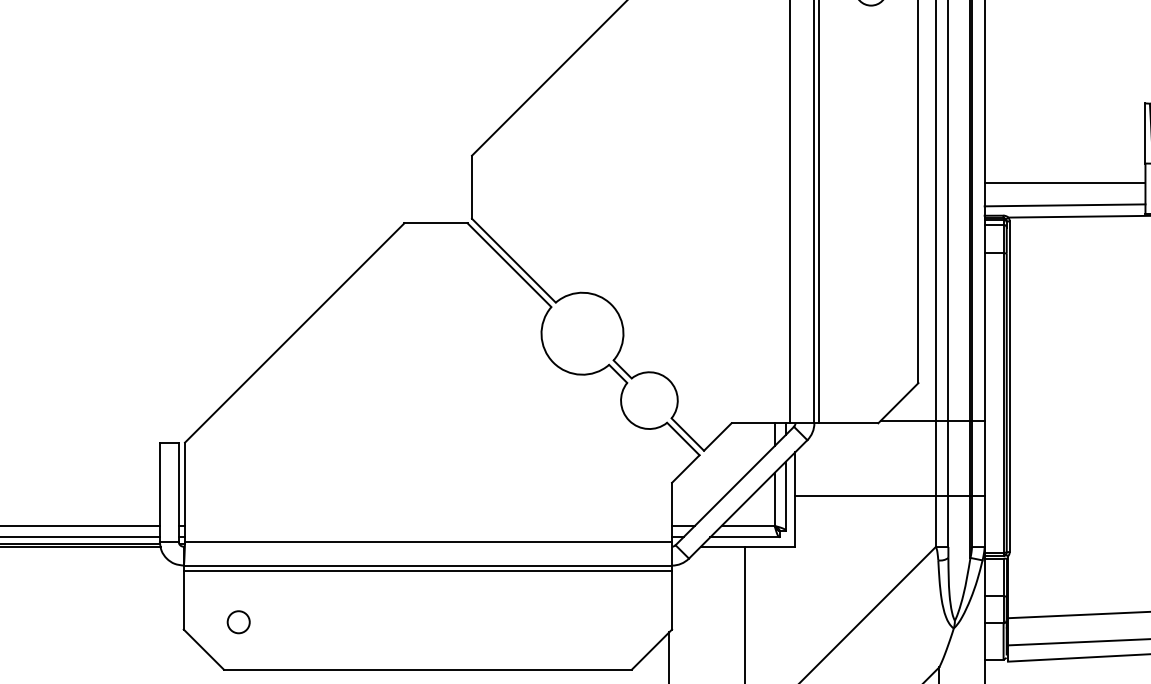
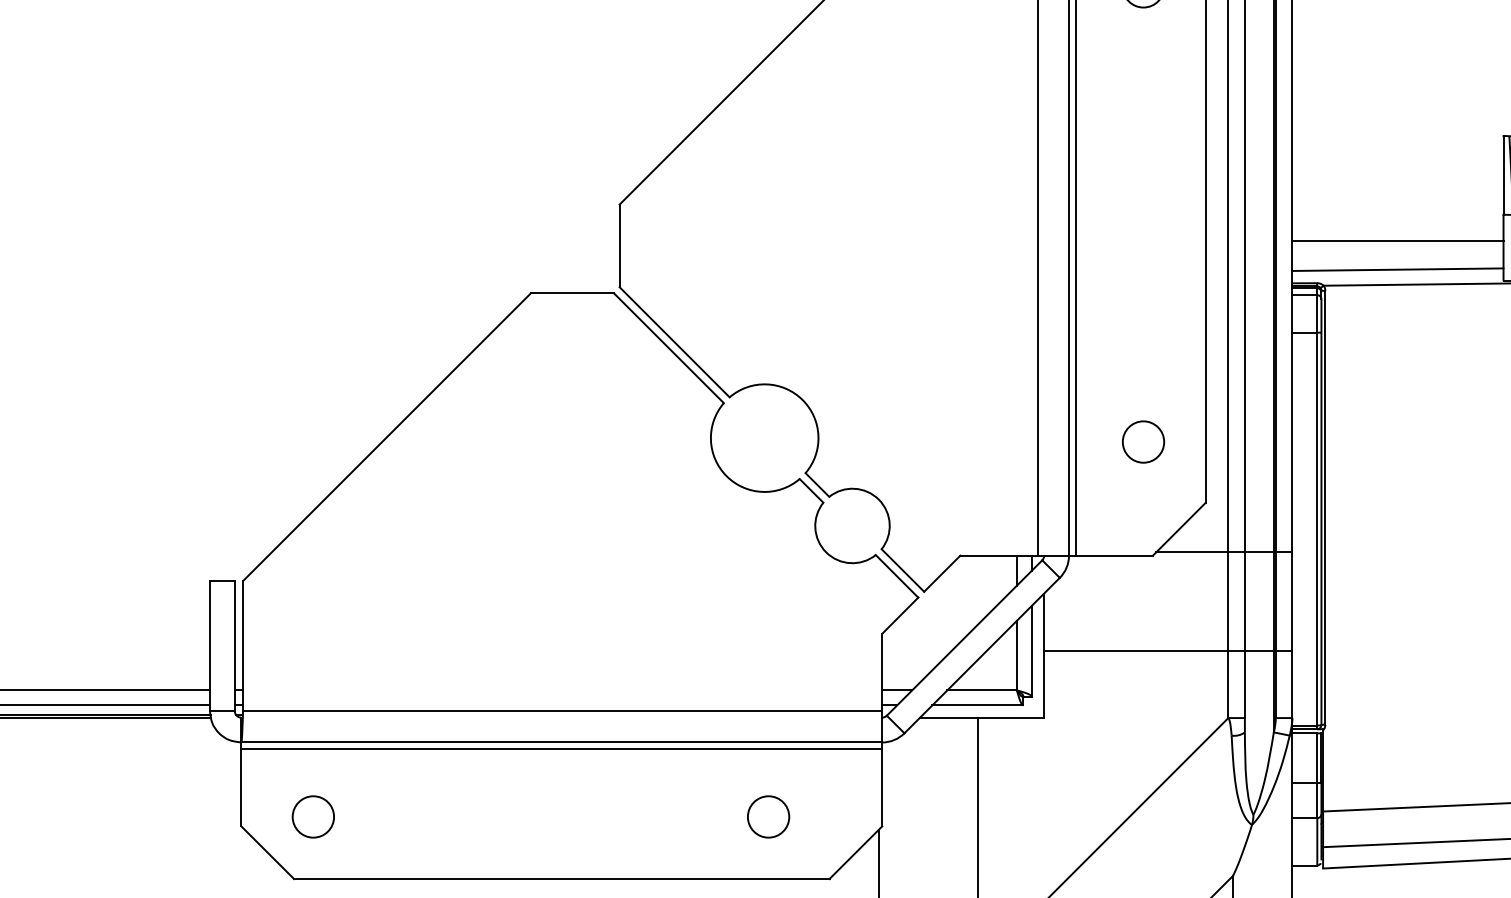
circle: (870, 336) -> (1142, 441), added
circle: (238, 621) -> (313, 815), size x1.43
circle: (585, 621) -> (768, 815), added

